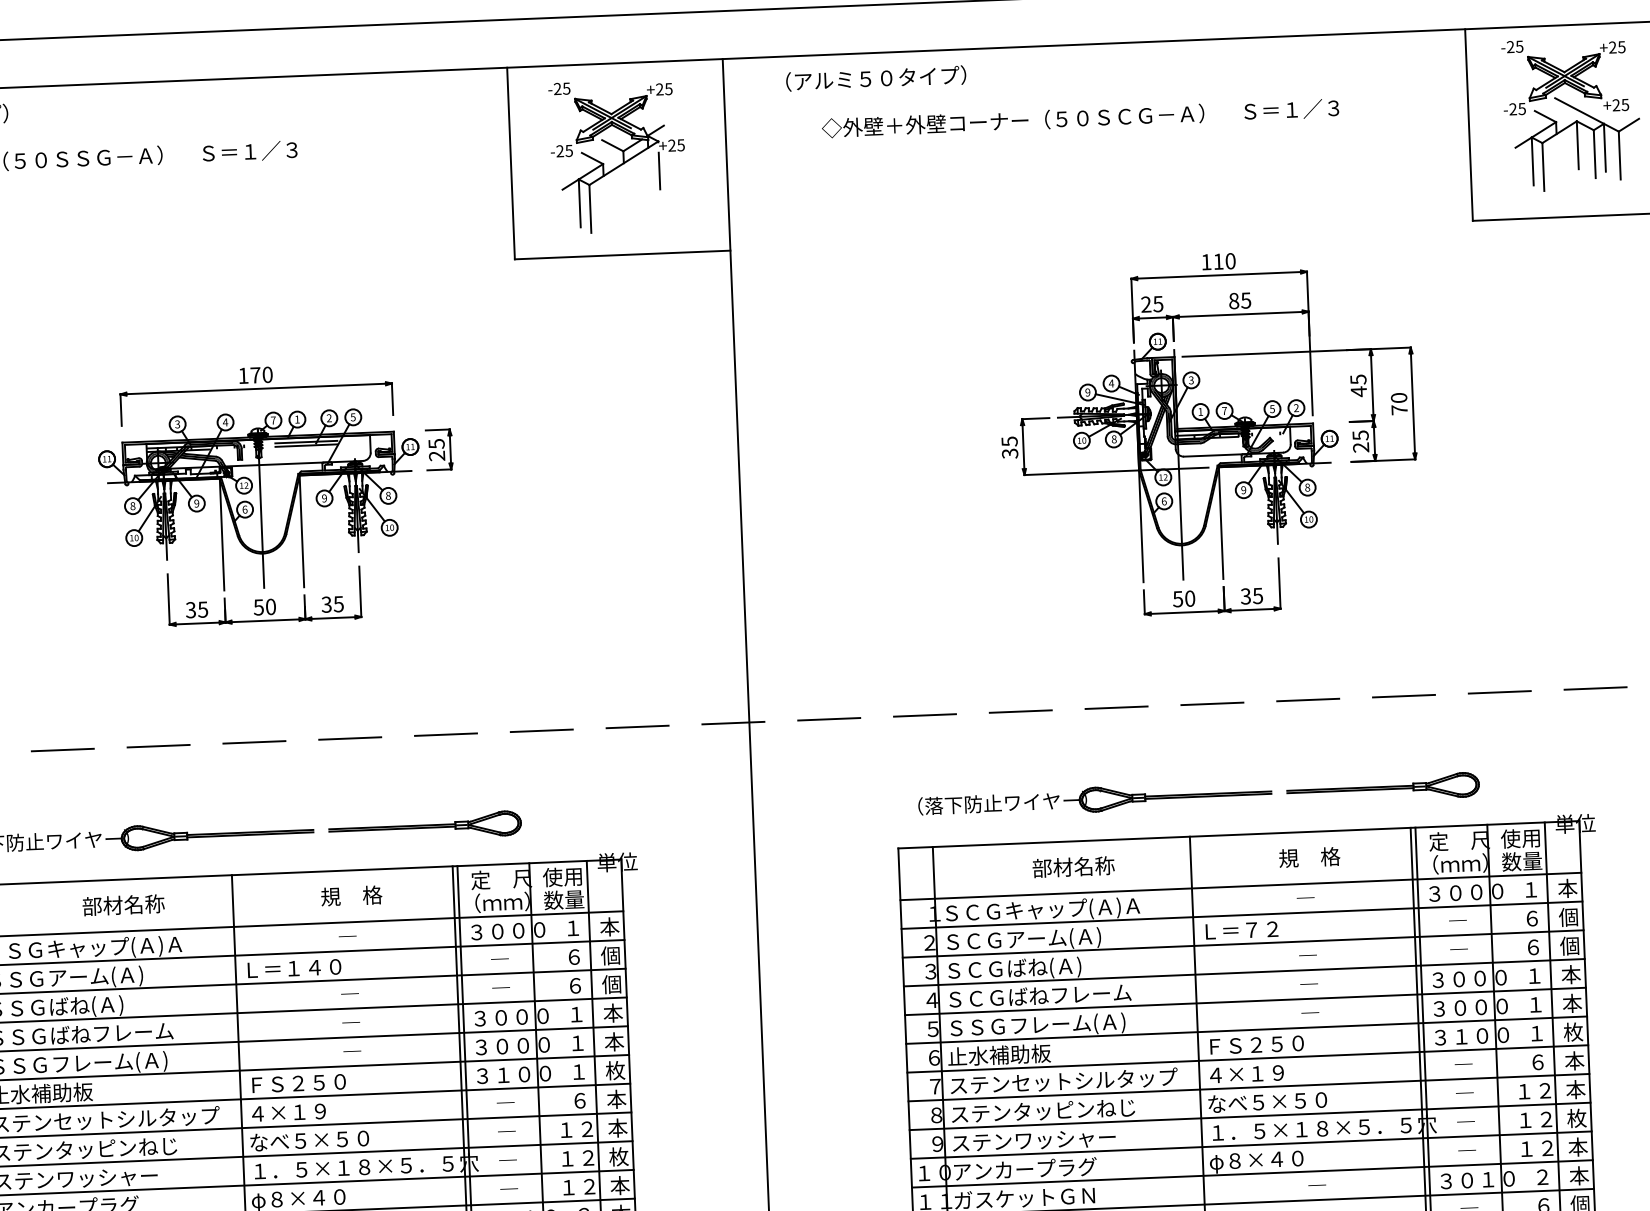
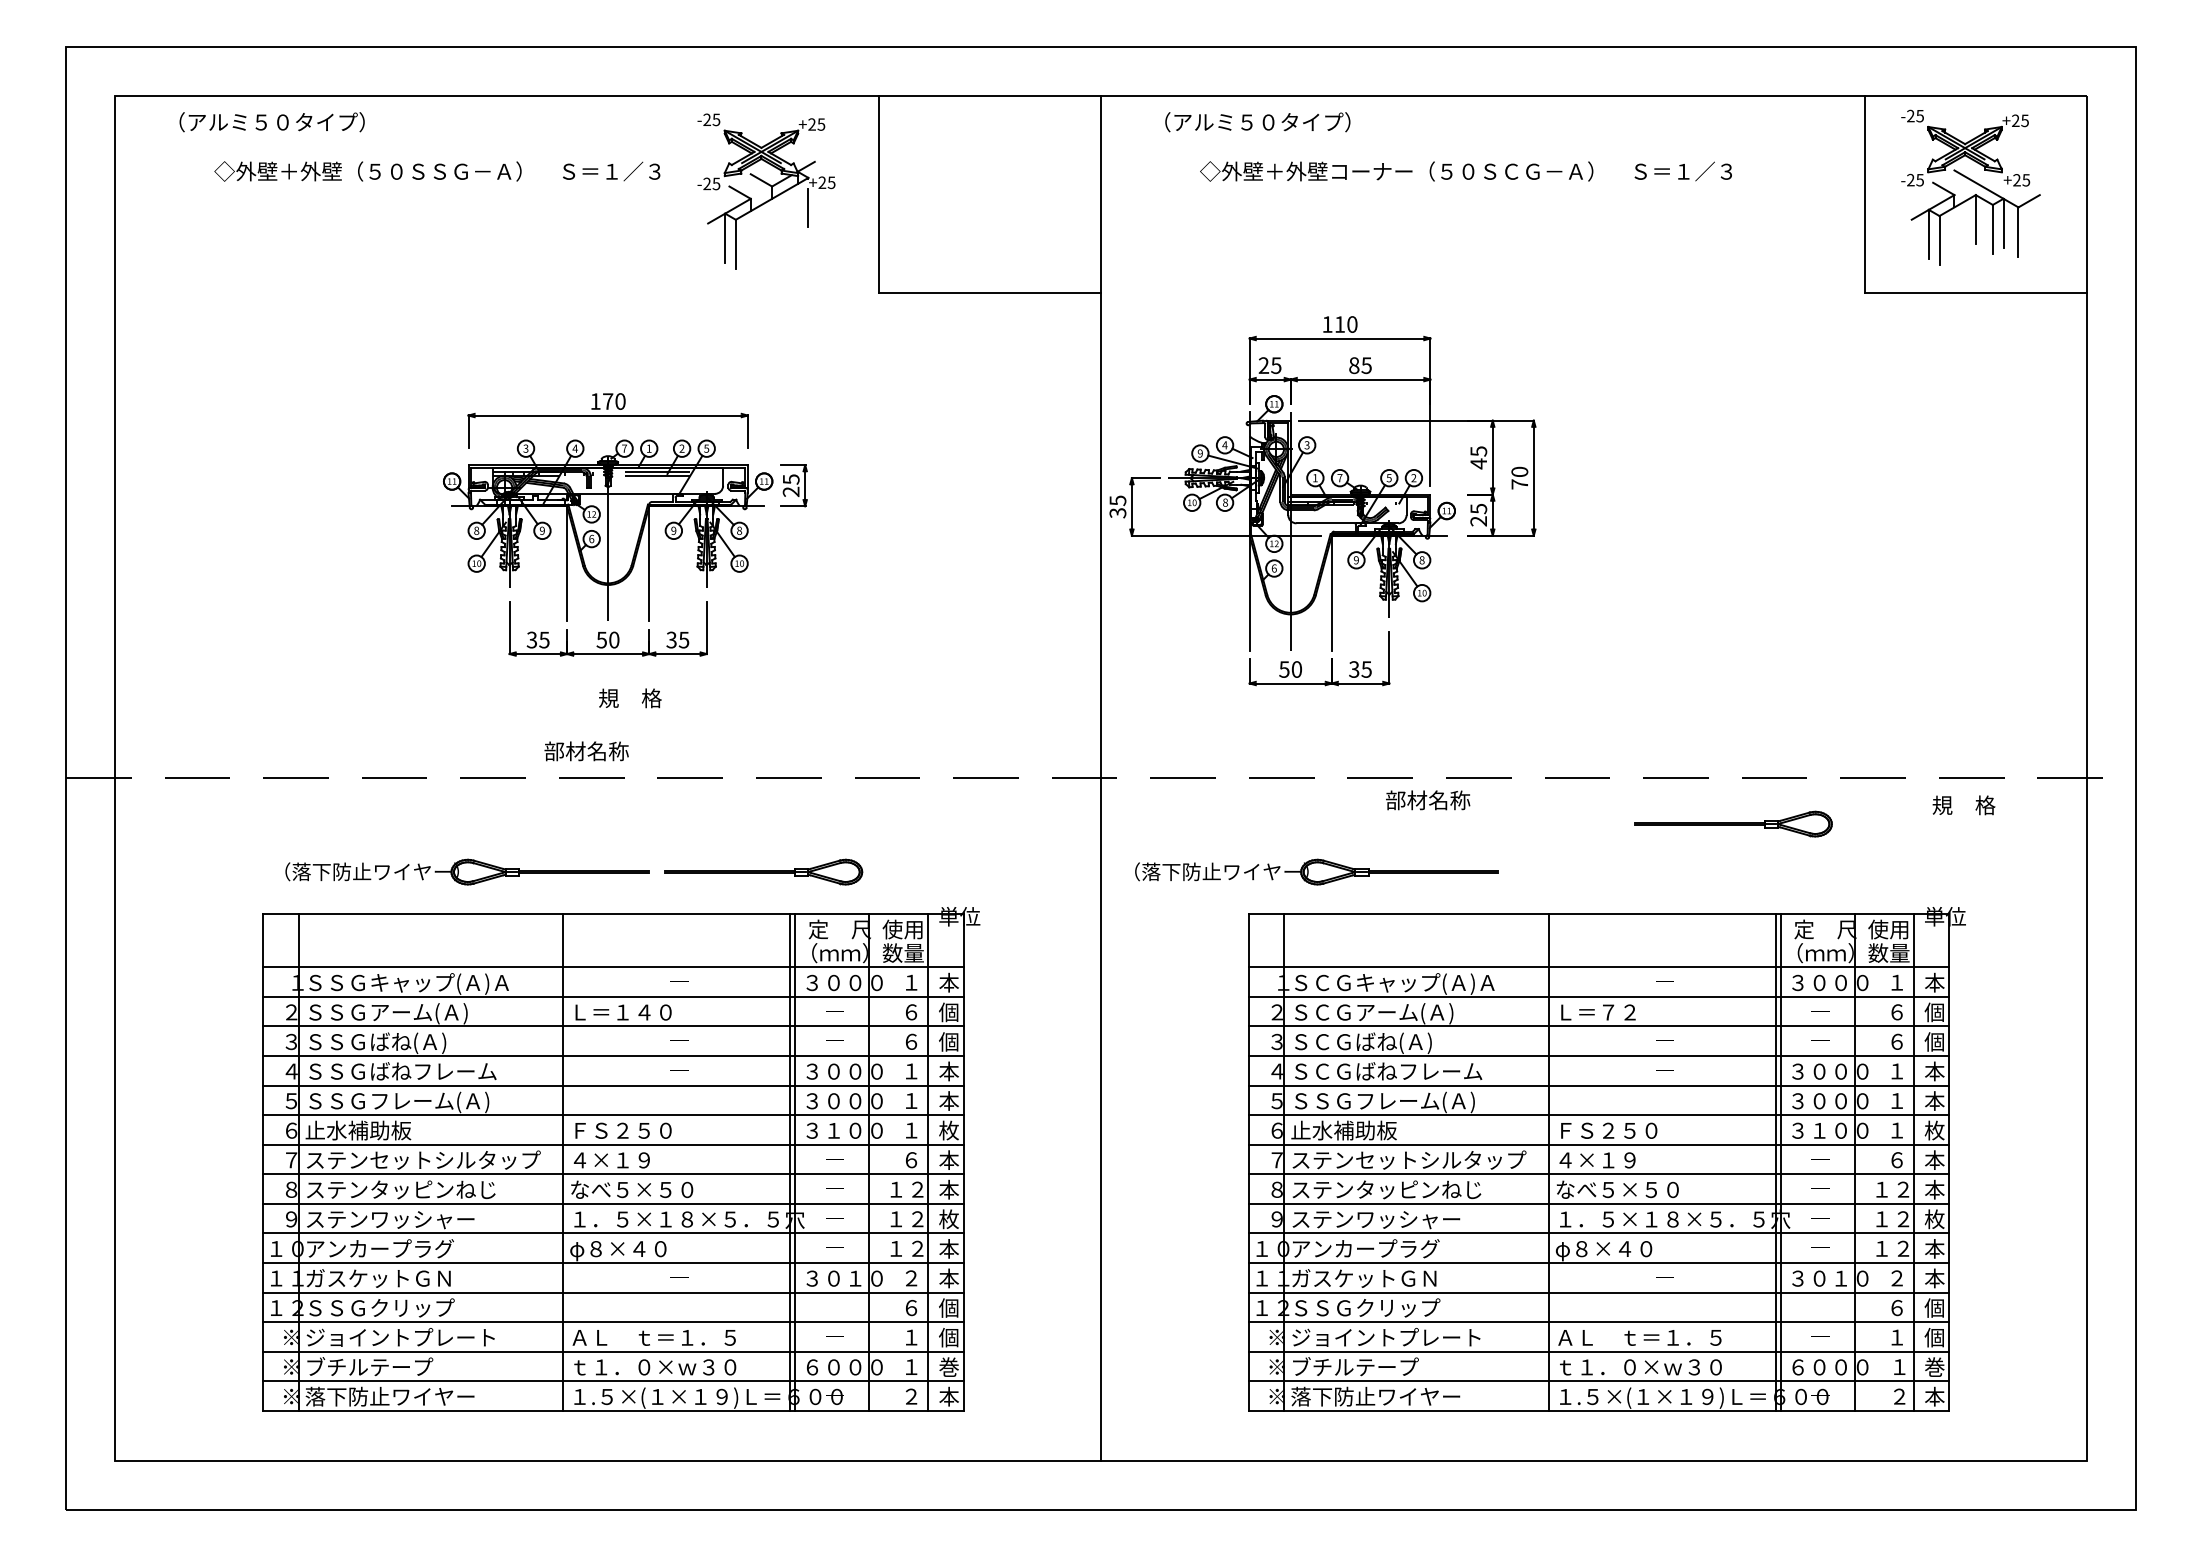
part: (618, 156) -> (766, 191), moved
part: (1208, 434) -> (1322, 501), moved
part: (1383, 787) -> (1733, 823), moved
part: (1094, 799) -> (1316, 871), moved
text: (1309, 857) -> (1963, 805), moved
text: (1074, 867) -> (1428, 800), moved
text: (351, 896) -> (630, 698), moved
text: (123, 905) -> (586, 751), moved

